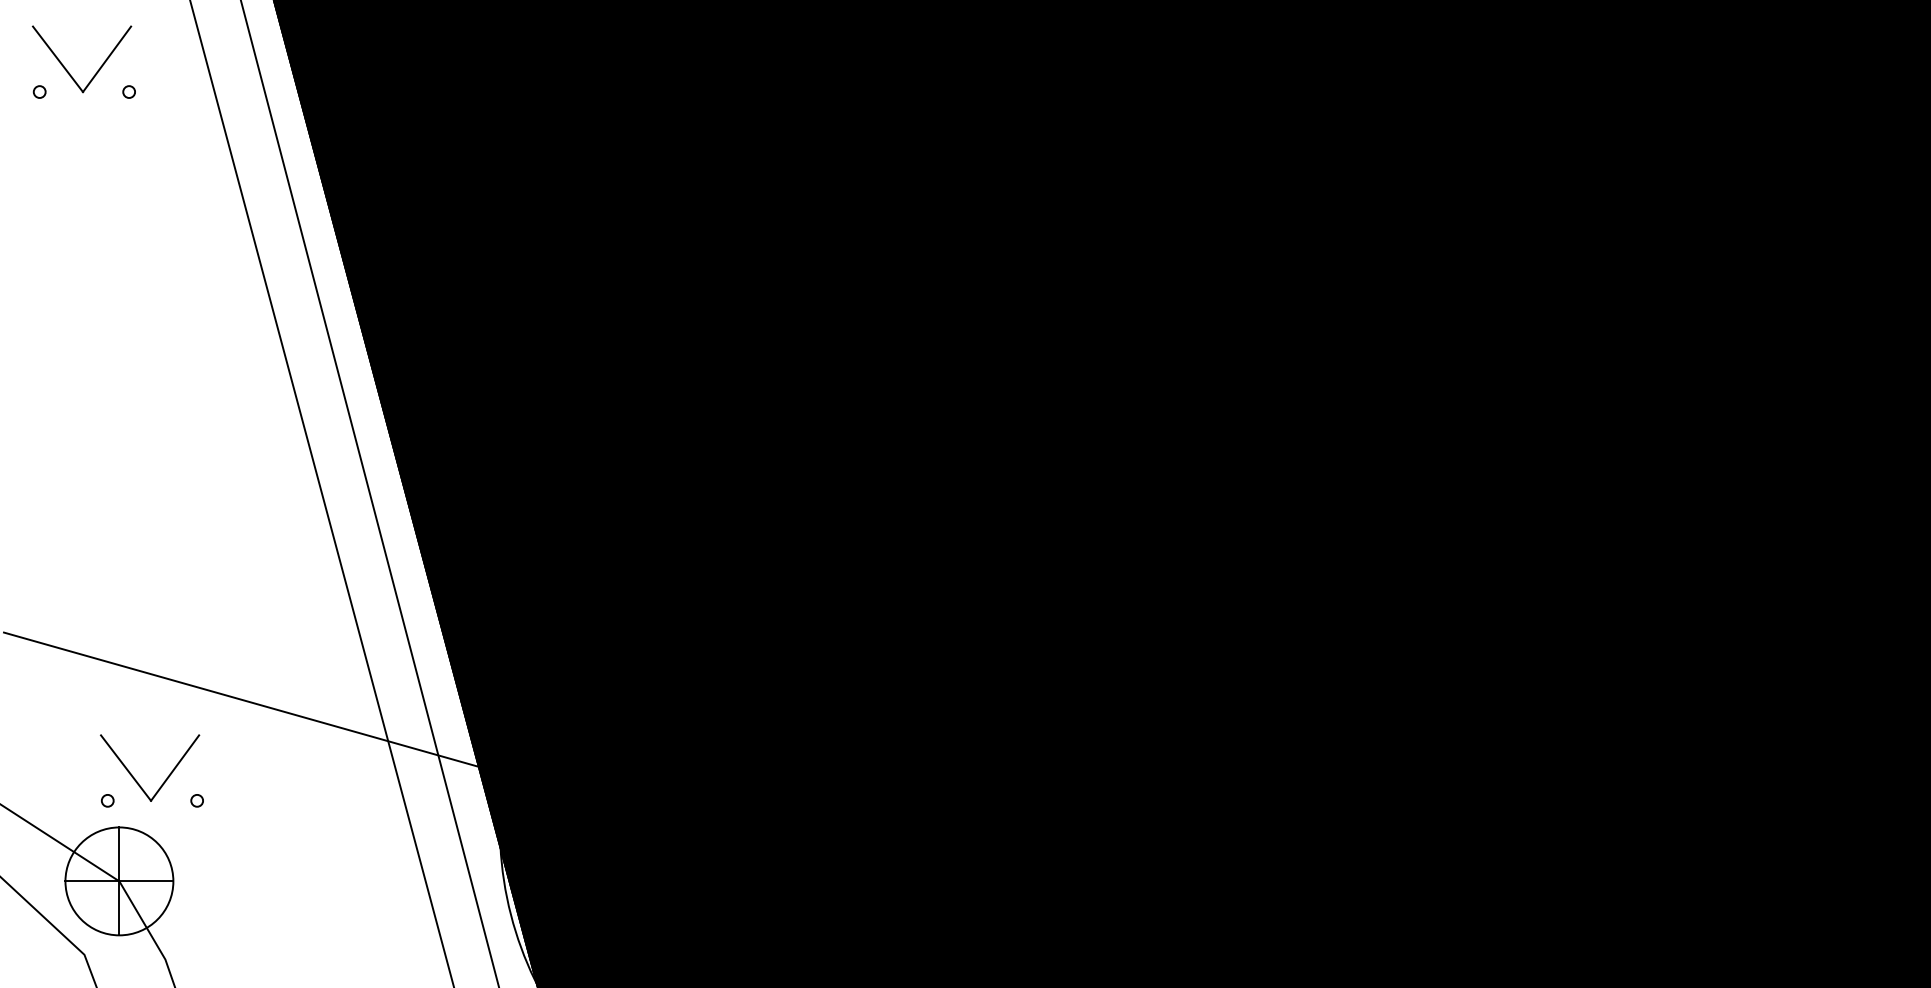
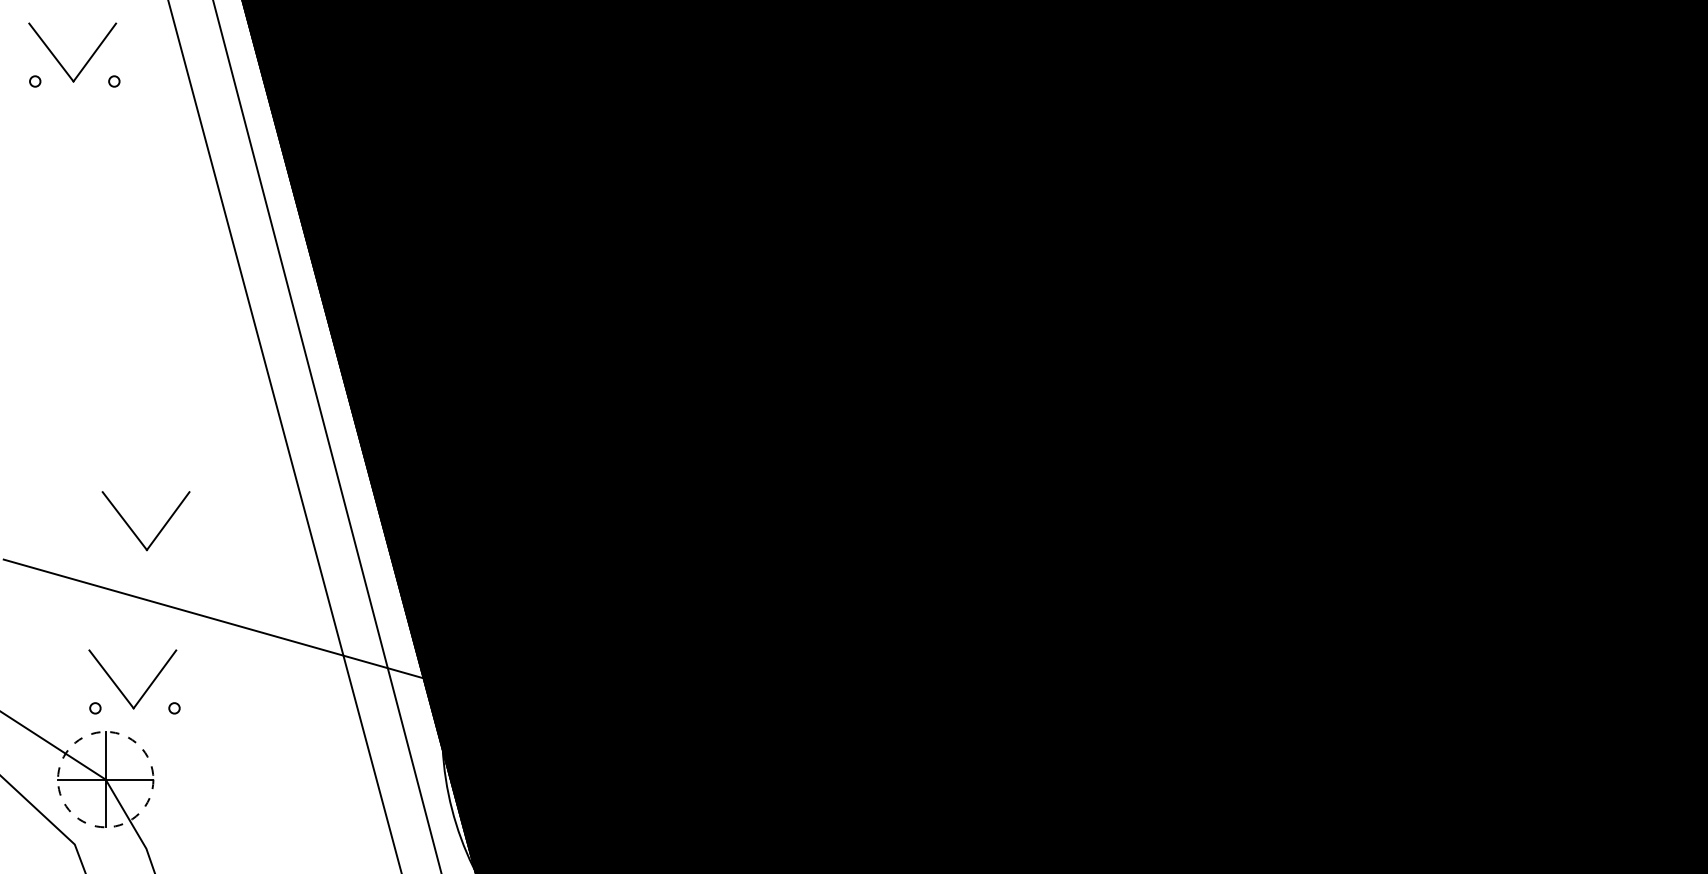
part: (150, 599) -> (133, 530), added
circle: (119, 881) -> (105, 779), solid -> dashed

